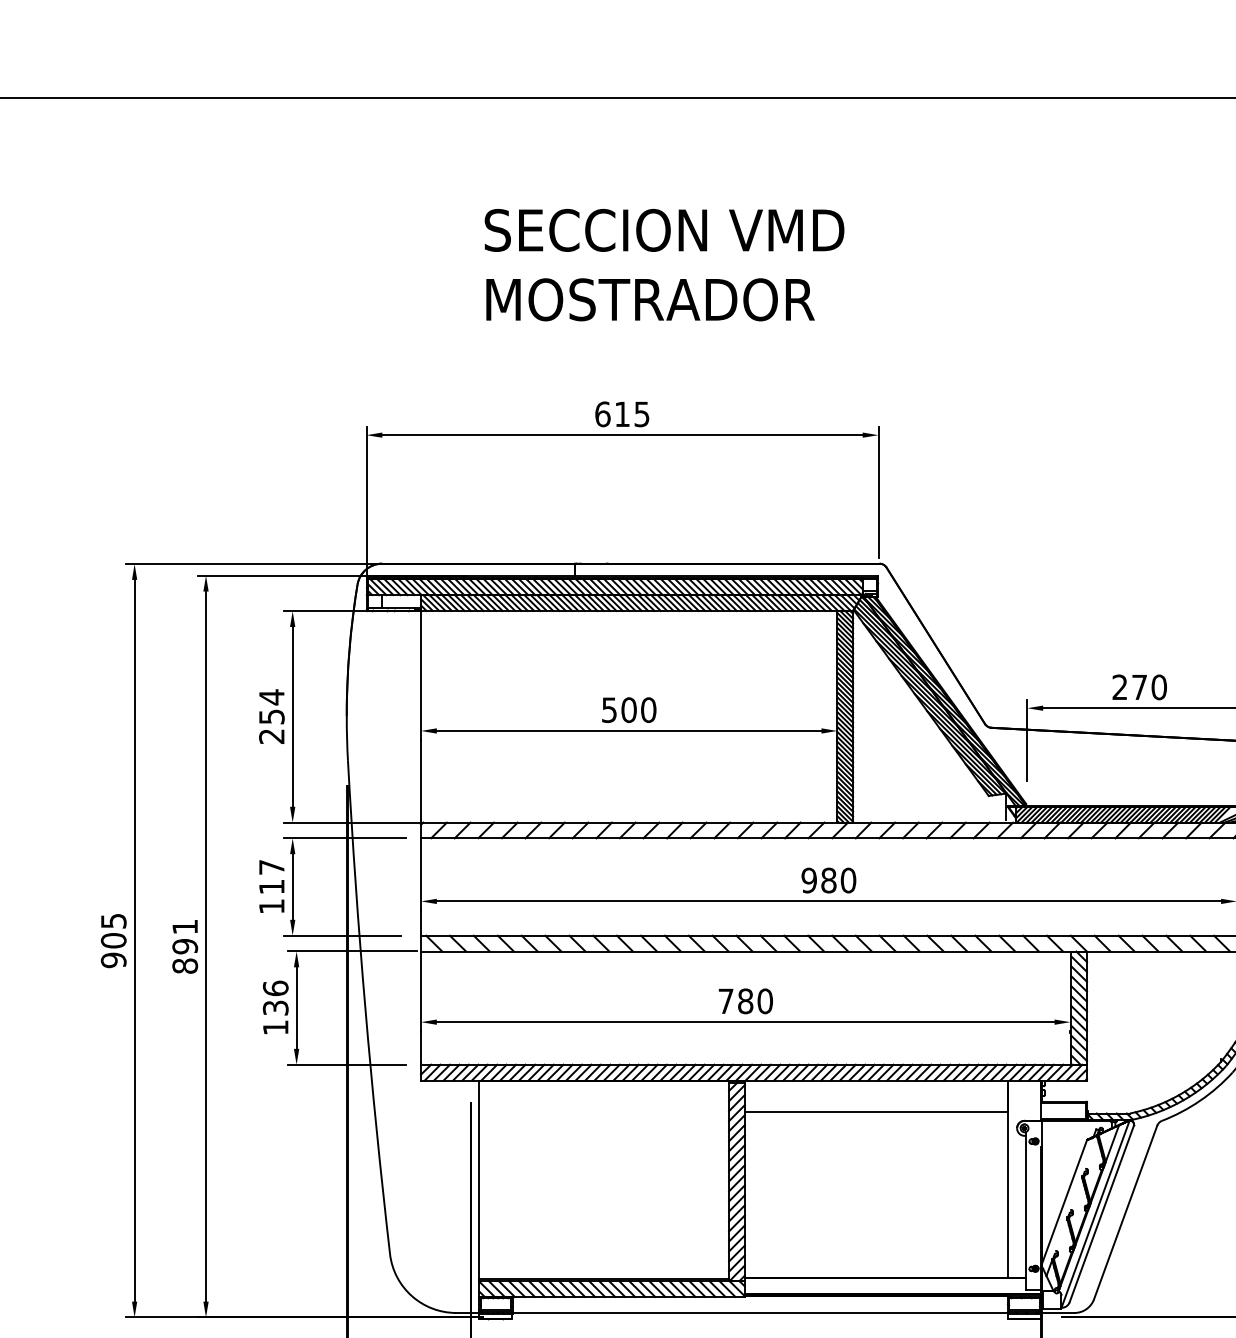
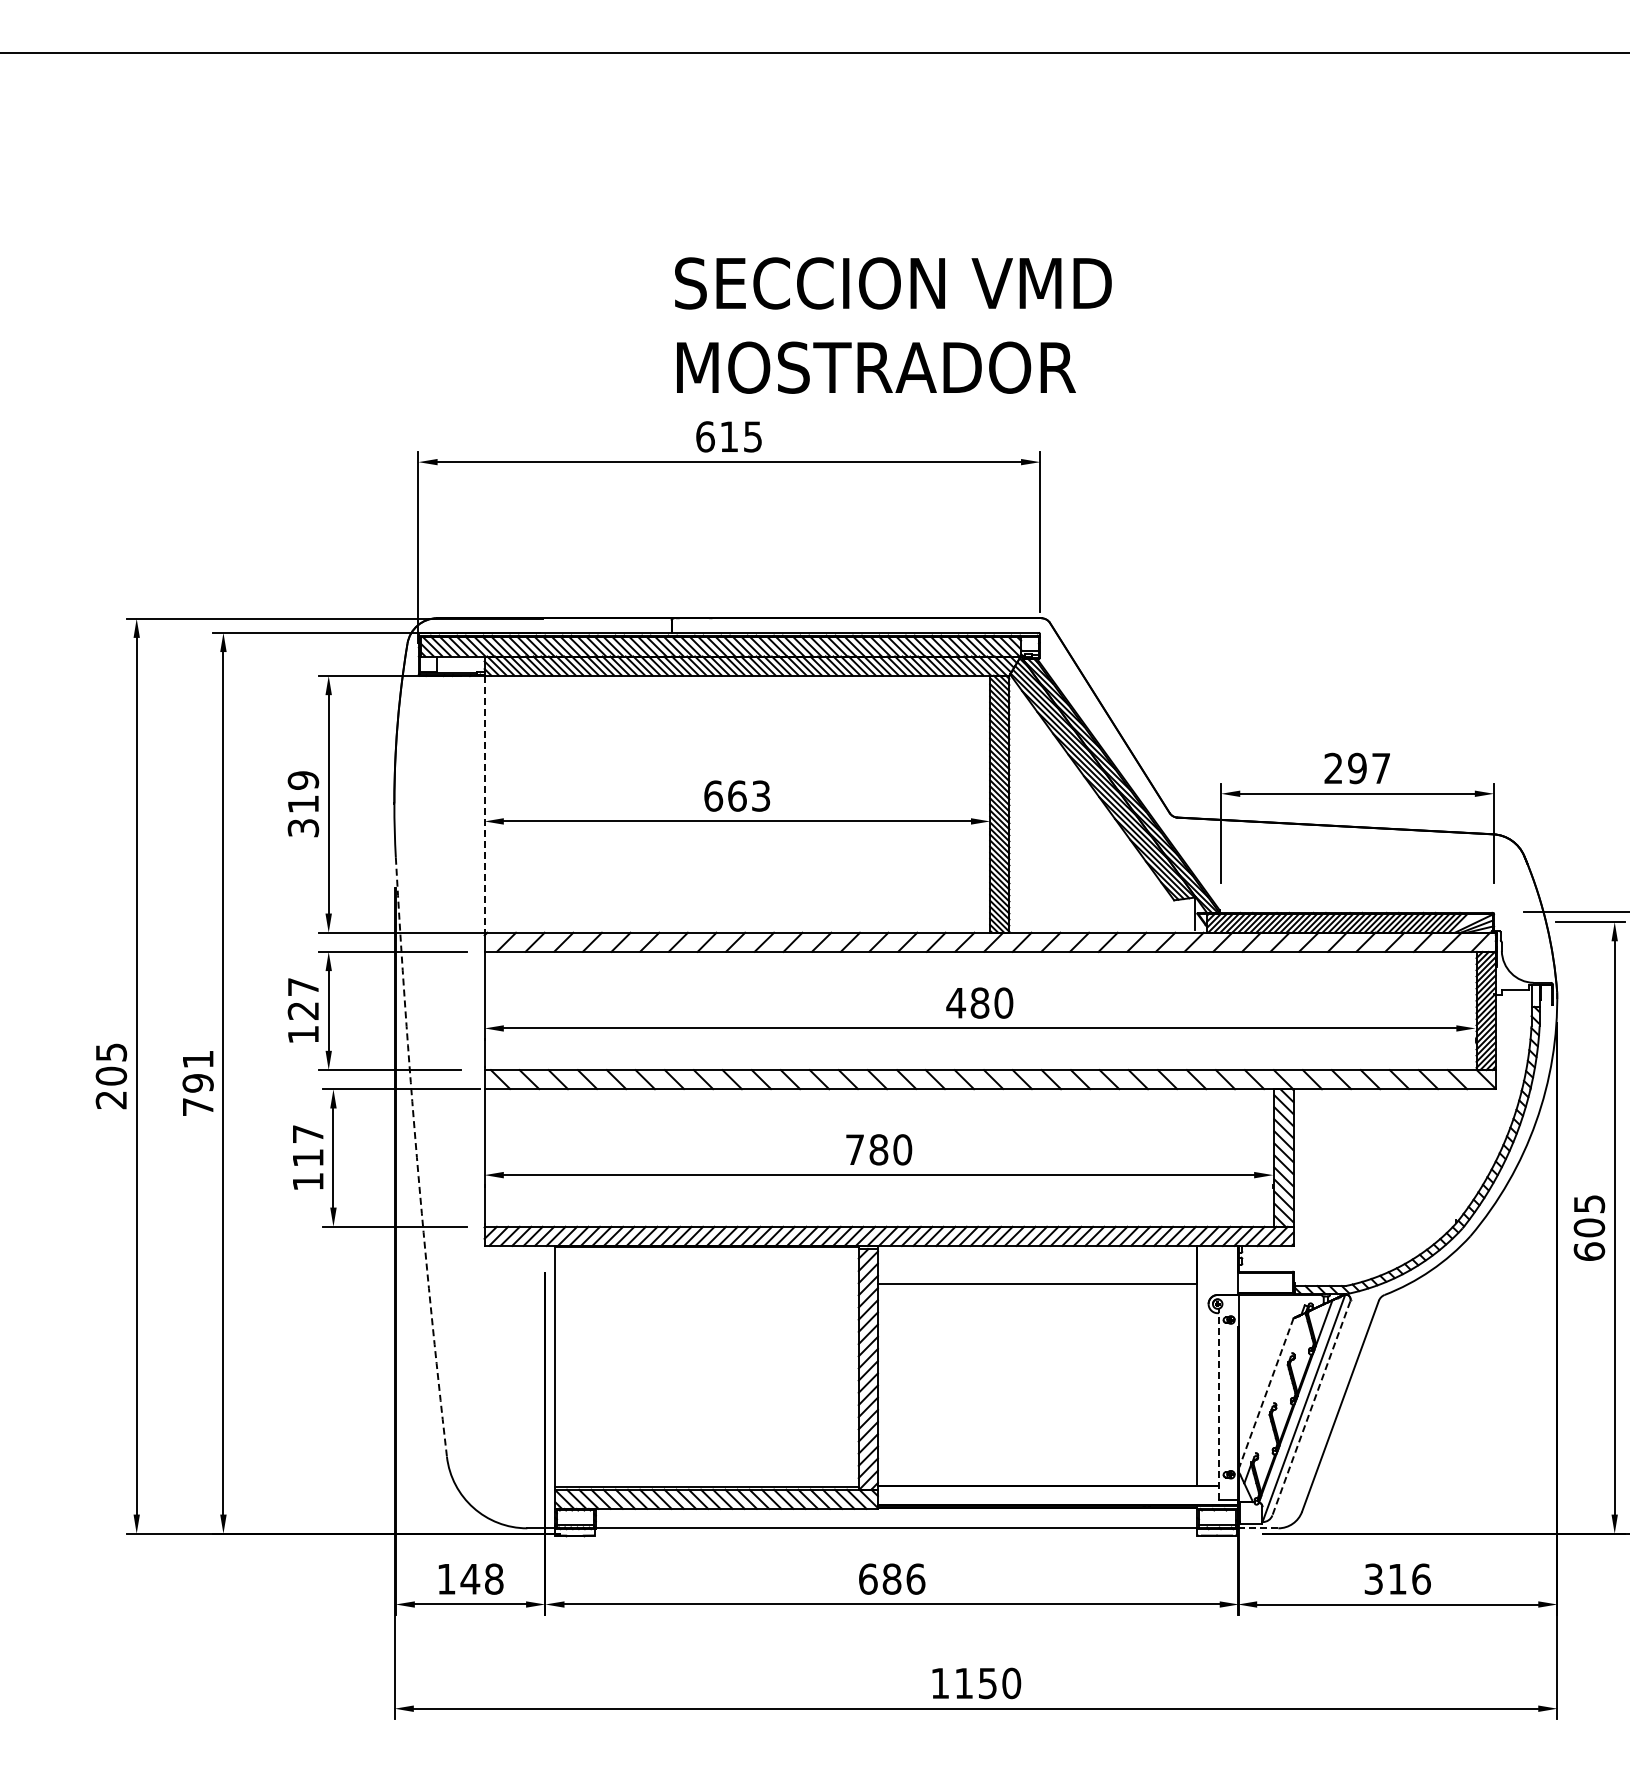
text: (664, 265) -> (893, 325), moved
text: (1149, 687) -> (1369, 768), 270 -> 297
text: (629, 709) -> (737, 795), 500 -> 663
text: (271, 716) -> (303, 803), 254 -> 319
line: (420, 716) -> (484, 803), solid -> dashed
text: (809, 880) -> (956, 1002), 980 -> 480
text: (271, 886) -> (302, 1010), 117 -> 127
text: (113, 959) -> (111, 1099), 905 -> 205
text: (184, 965) -> (197, 1106), 891 -> 791
text: (275, 997) -> (307, 1145), 136 -> 117
arc: (364, 1007) -> (416, 1157), solid -> dashed
line: (1064, 1201) -> (1266, 1393), solid -> dashed
line: (1026, 1211) -> (1219, 1404), solid -> dashed
line: (1101, 1214) -> (1311, 1408), solid -> dashed
line: (1058, 1313) -> (1258, 1528), solid -> dashed

